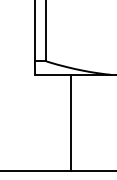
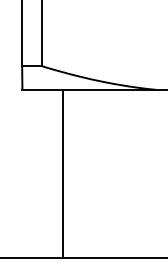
line: (71, 122) -> (63, 173), moved

